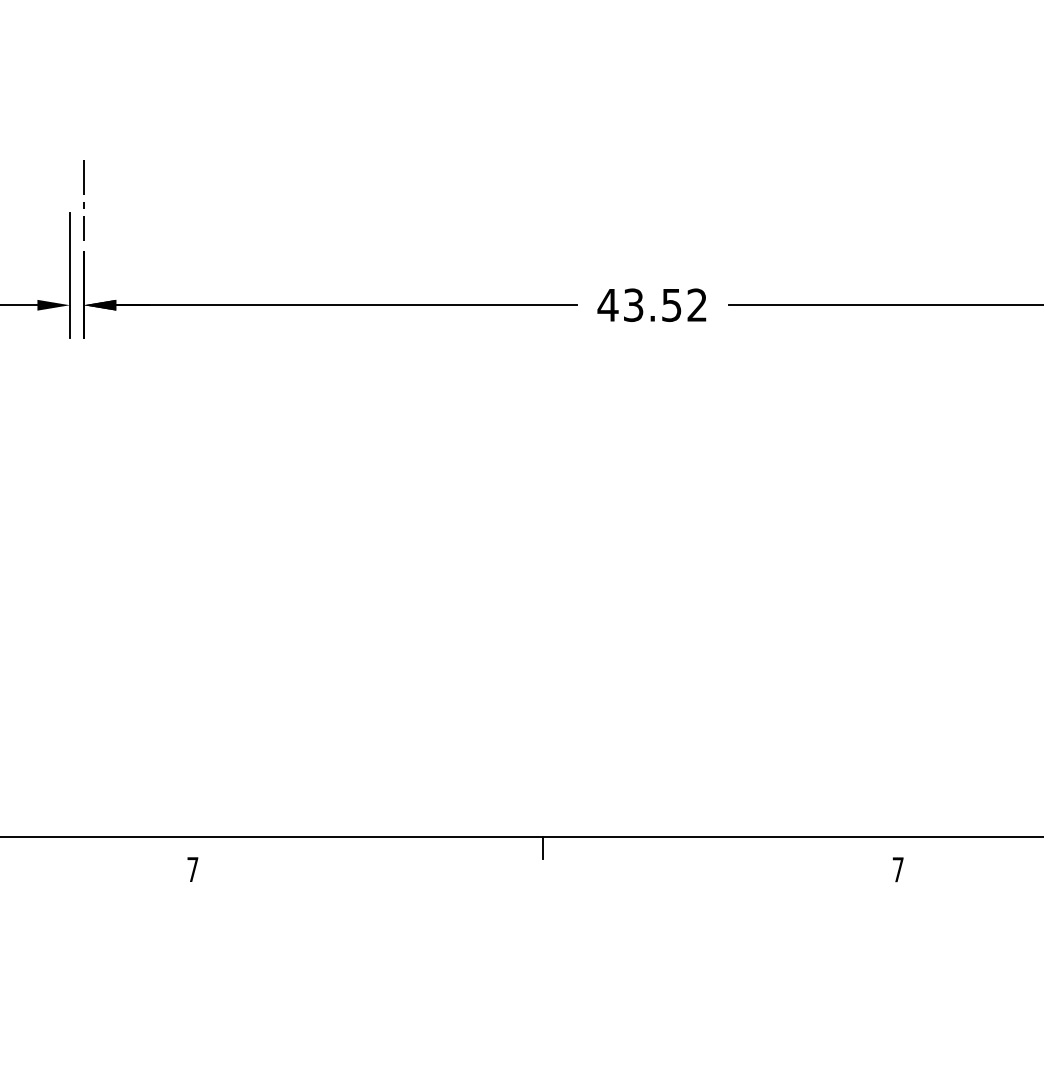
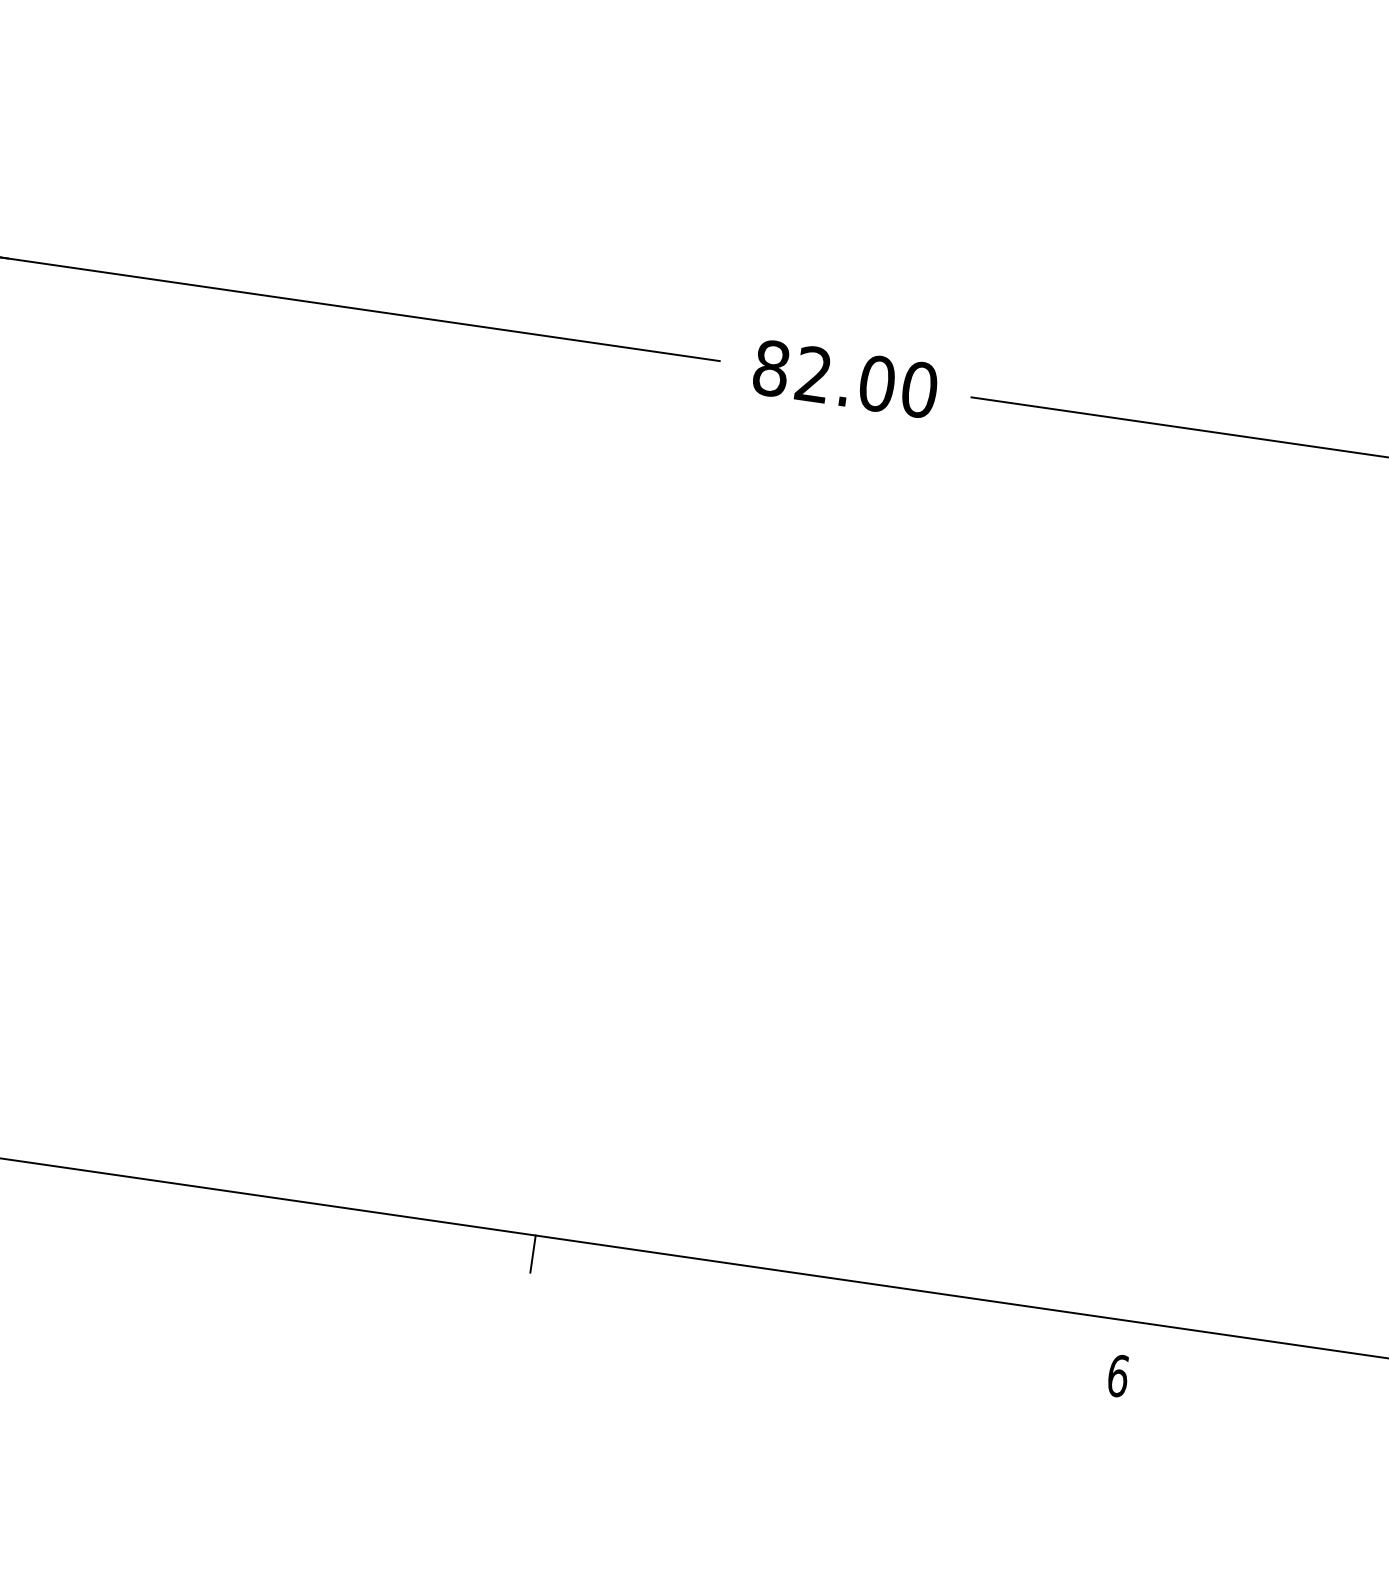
text: (652, 305) -> (845, 379), 43.52 -> 82.00
text: (898, 869) -> (1118, 1375), 7 -> 6

